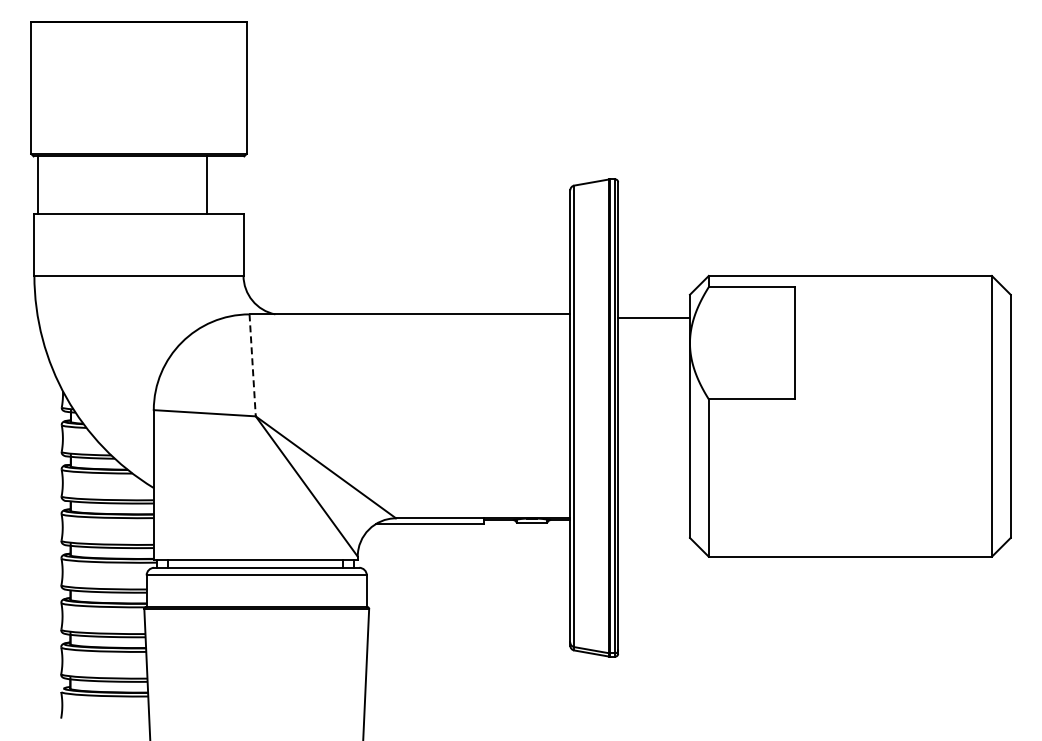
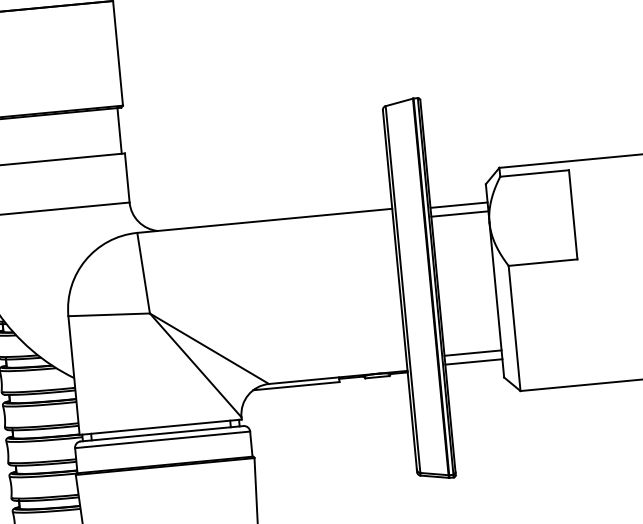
line: (206, 184) -> (119, 130), moved
line: (653, 328) -> (459, 213), added
line: (252, 365) -> (143, 273), dashed -> solid
line: (653, 503) -> (472, 352), added
line: (653, 514) -> (473, 361), added

